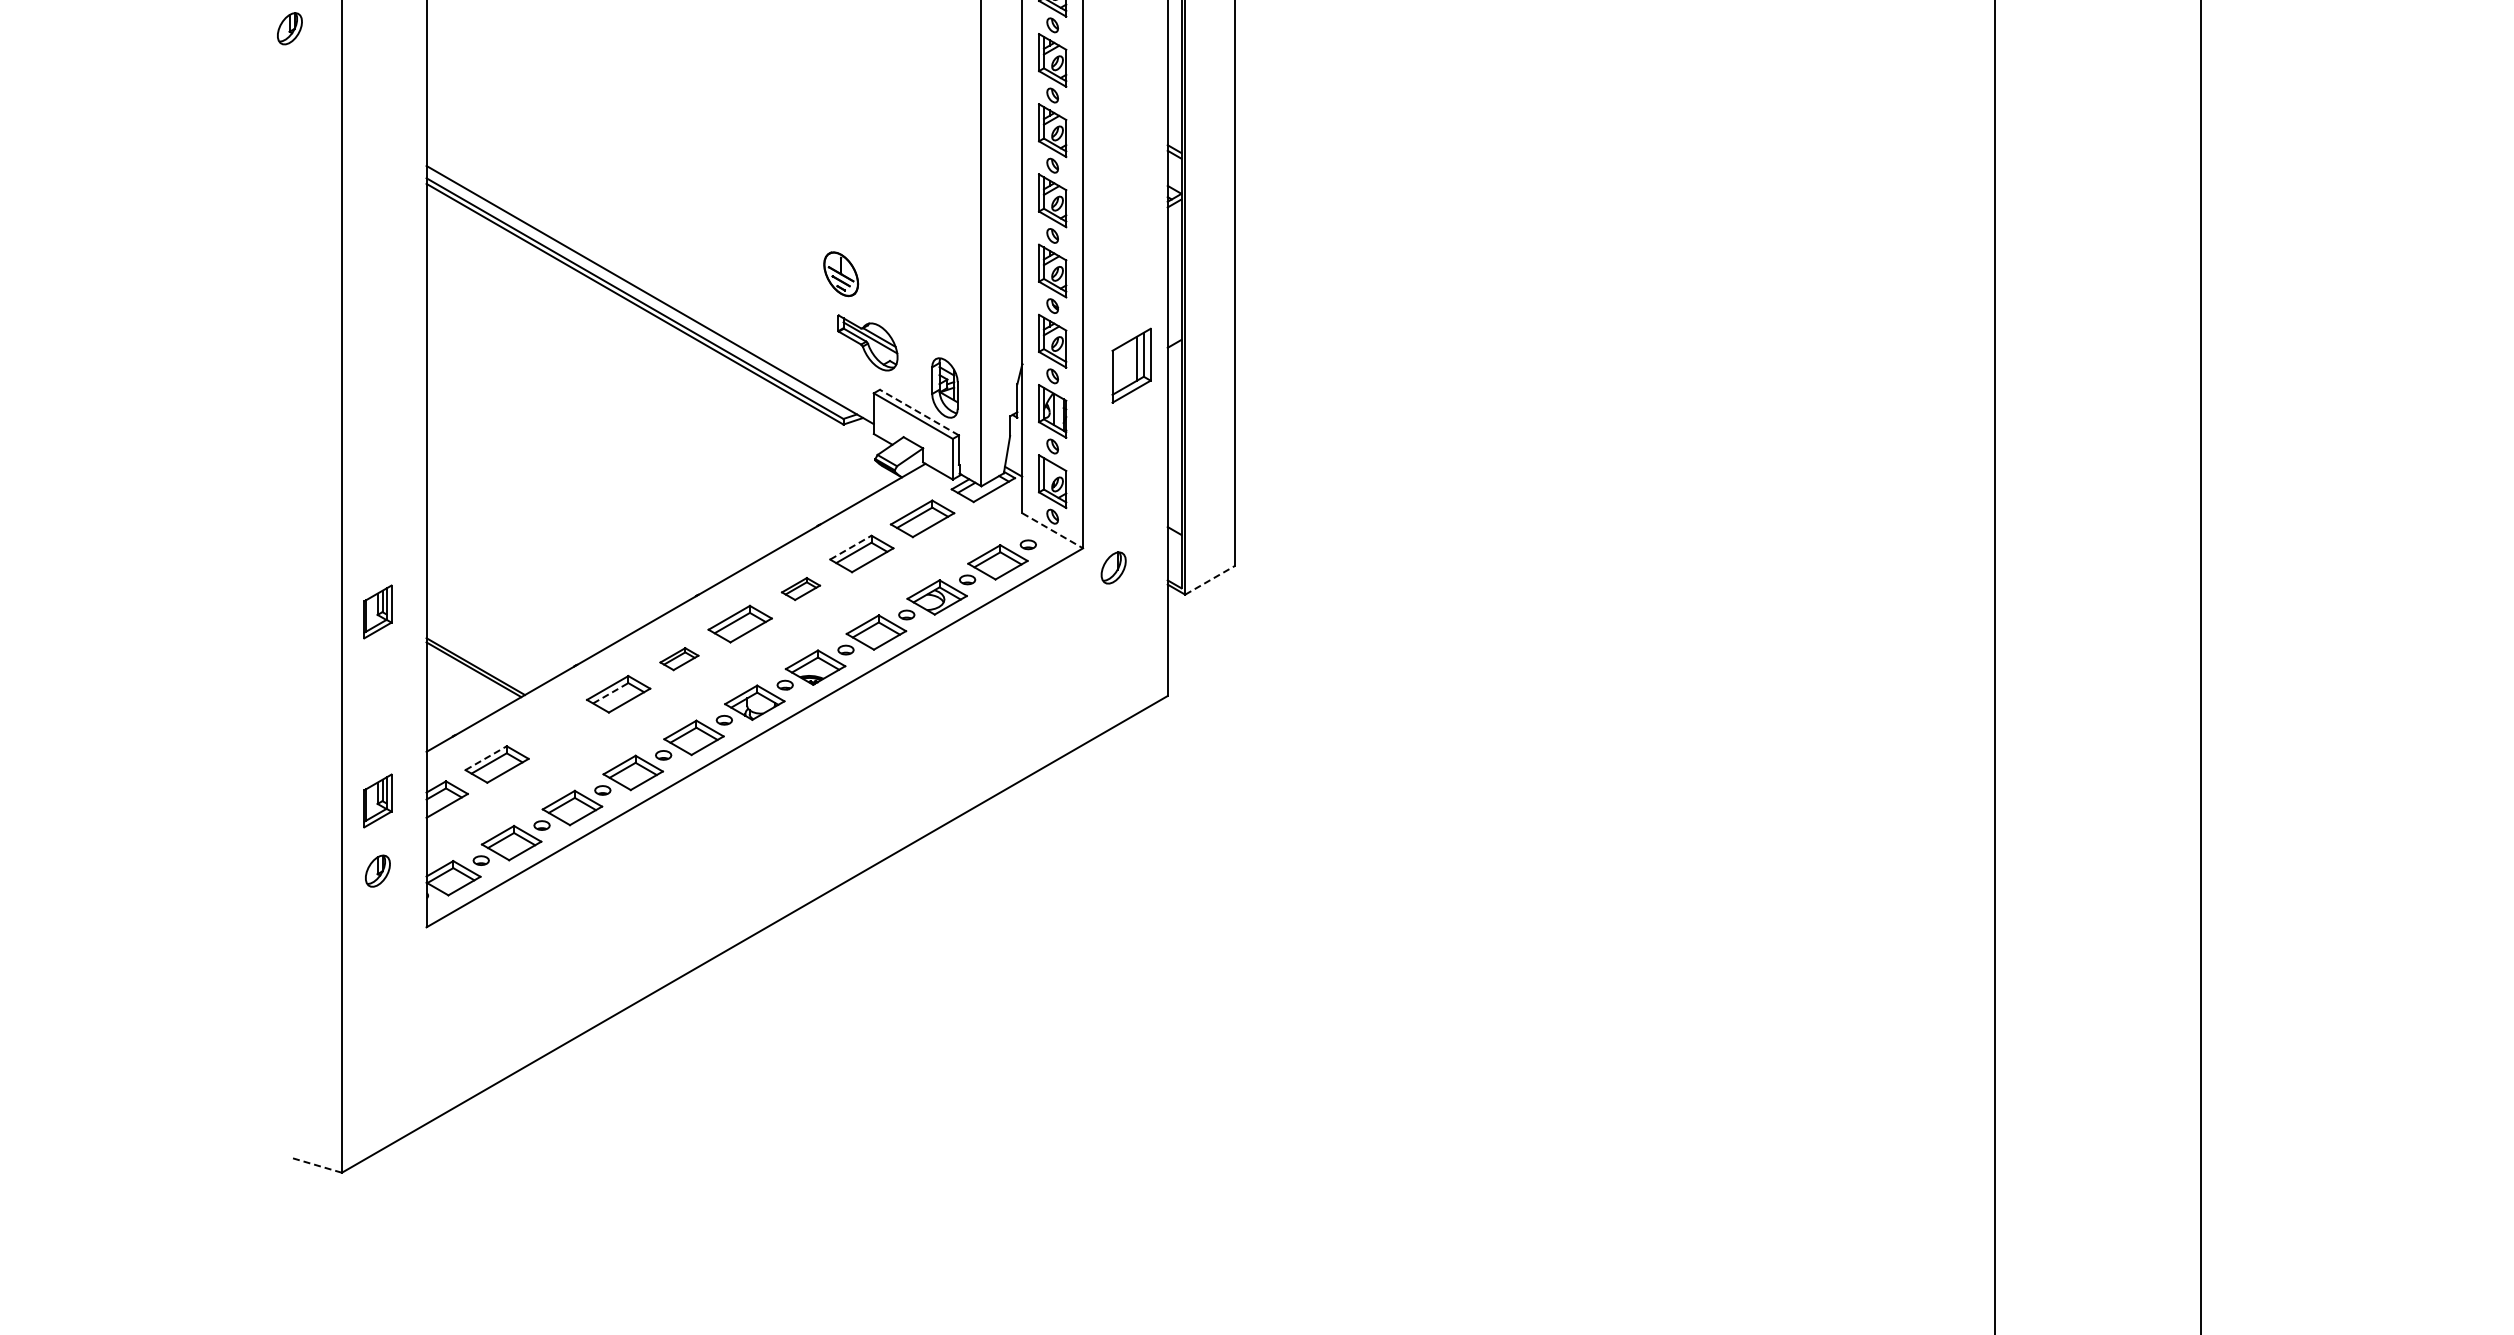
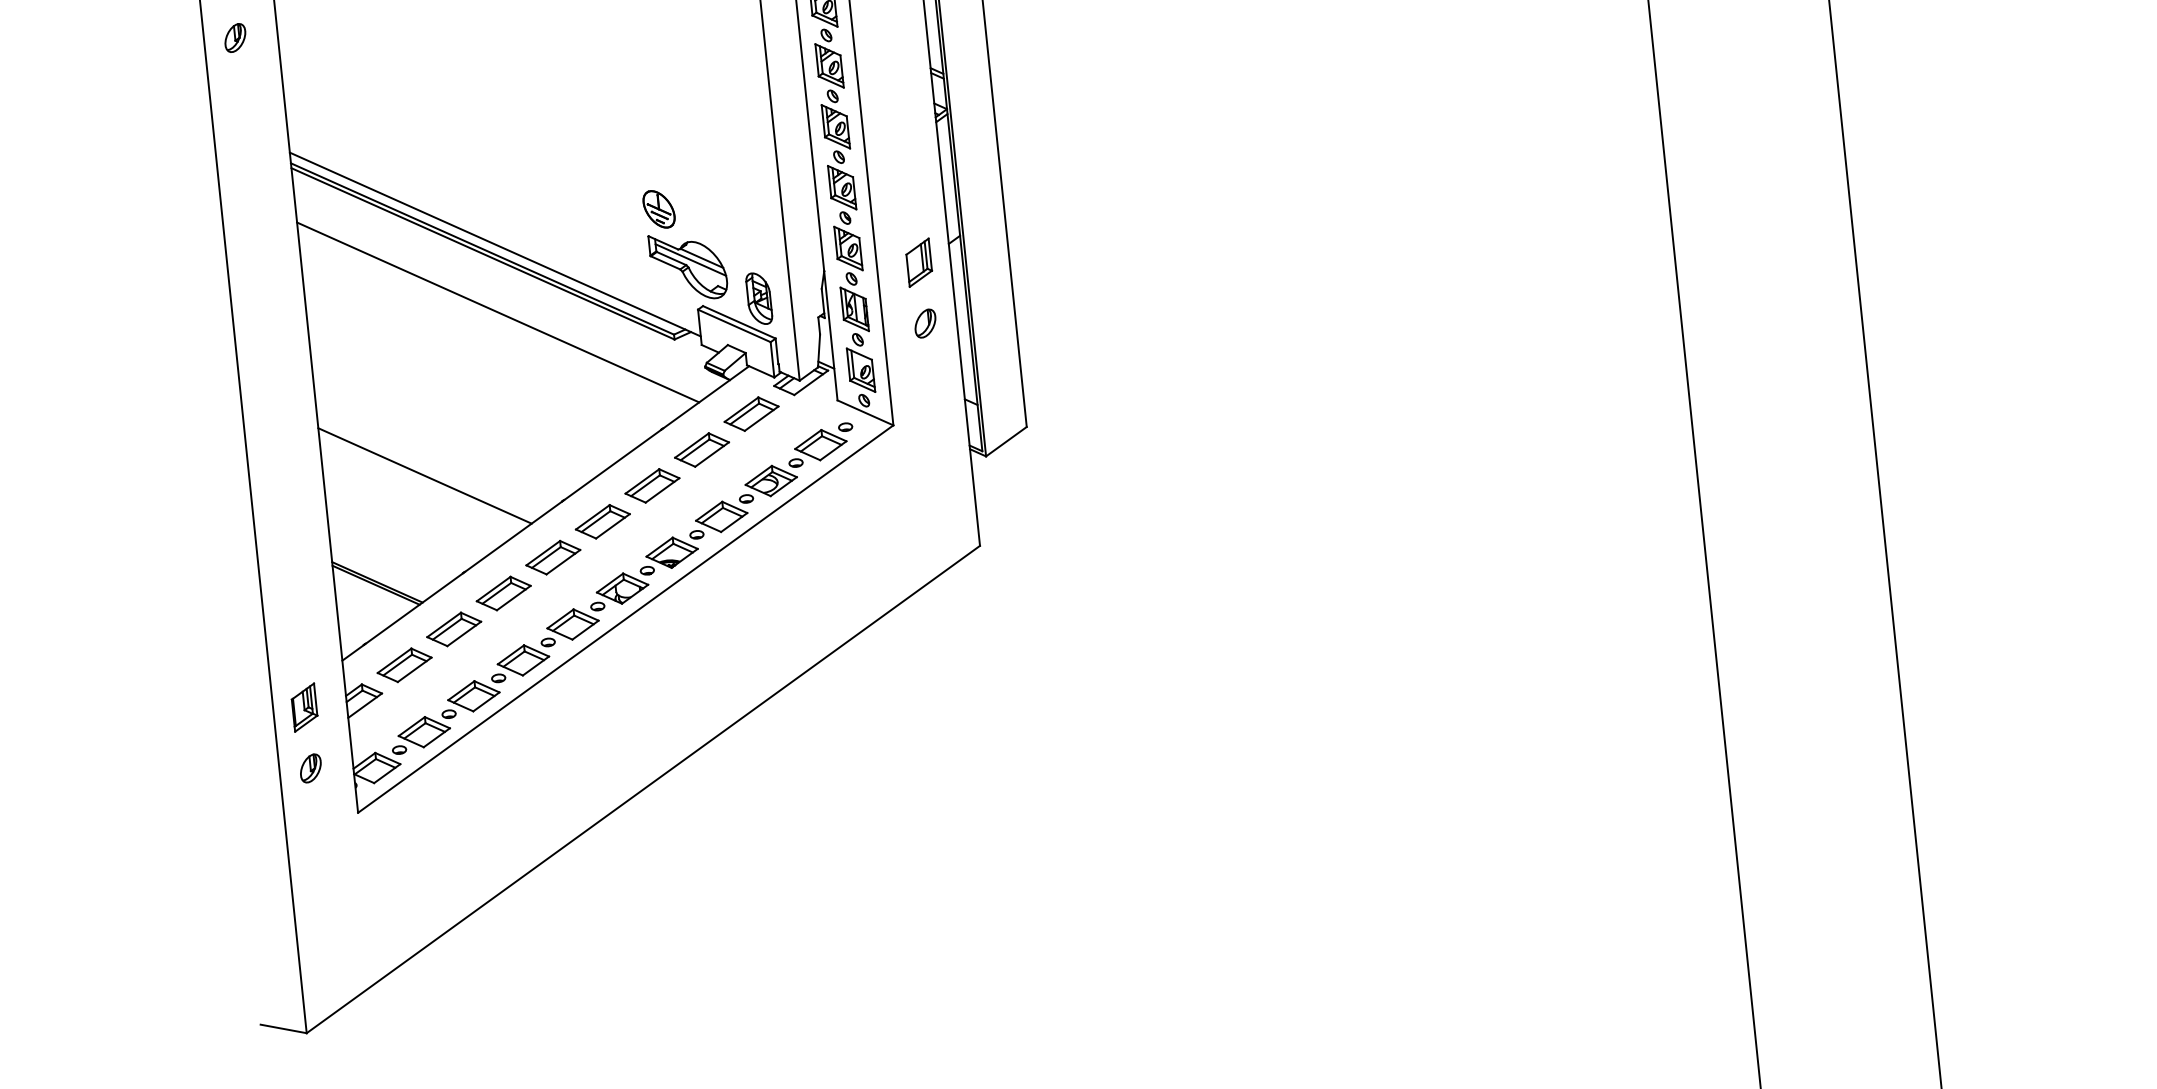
part: (289, 28) -> (235, 37), moved
part: (867, 342) -> (688, 266), size x1.43
part: (1131, 365) -> (918, 262), size x0.71
line: (645, 372) -> (498, 312), added
line: (919, 412) -> (739, 322), dashed -> solid
line: (1053, 531) -> (866, 413), dashed -> solid
line: (850, 547) -> (691, 445), dashed -> solid
line: (542, 550) -> (424, 475), added
part: (1113, 567) -> (925, 323), moved
line: (1210, 580) -> (1006, 441), dashed -> solid
part: (800, 588) -> (651, 485), size x1.67
part: (377, 611) -> (287, 543), removed
part: (679, 658) -> (553, 557), size x1.67
line: (611, 693) -> (497, 593), dashed -> solid
part: (557, 729) -> (453, 629), added
line: (486, 758) -> (394, 661), dashed -> solid
line: (316, 1165) -> (284, 1029), dashed -> solid

